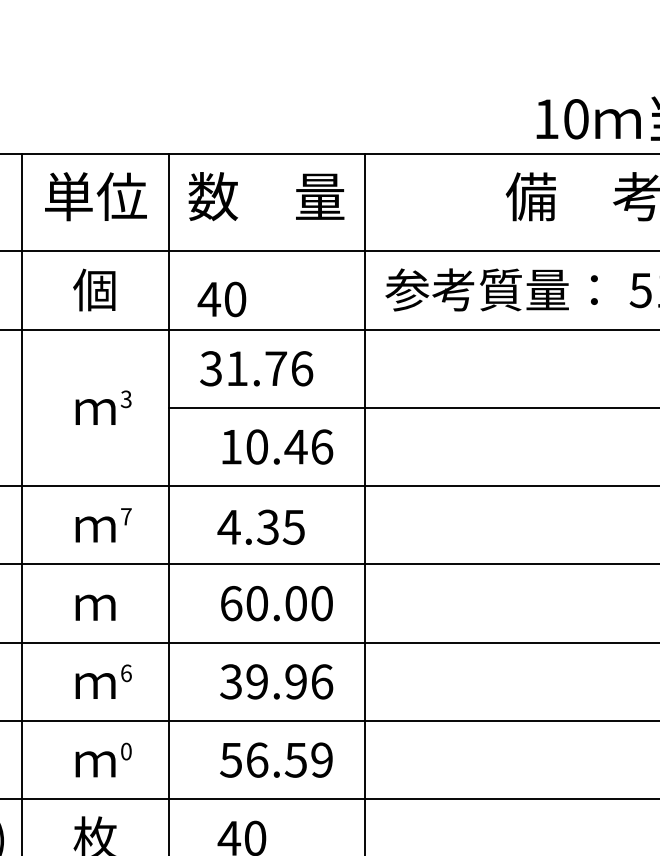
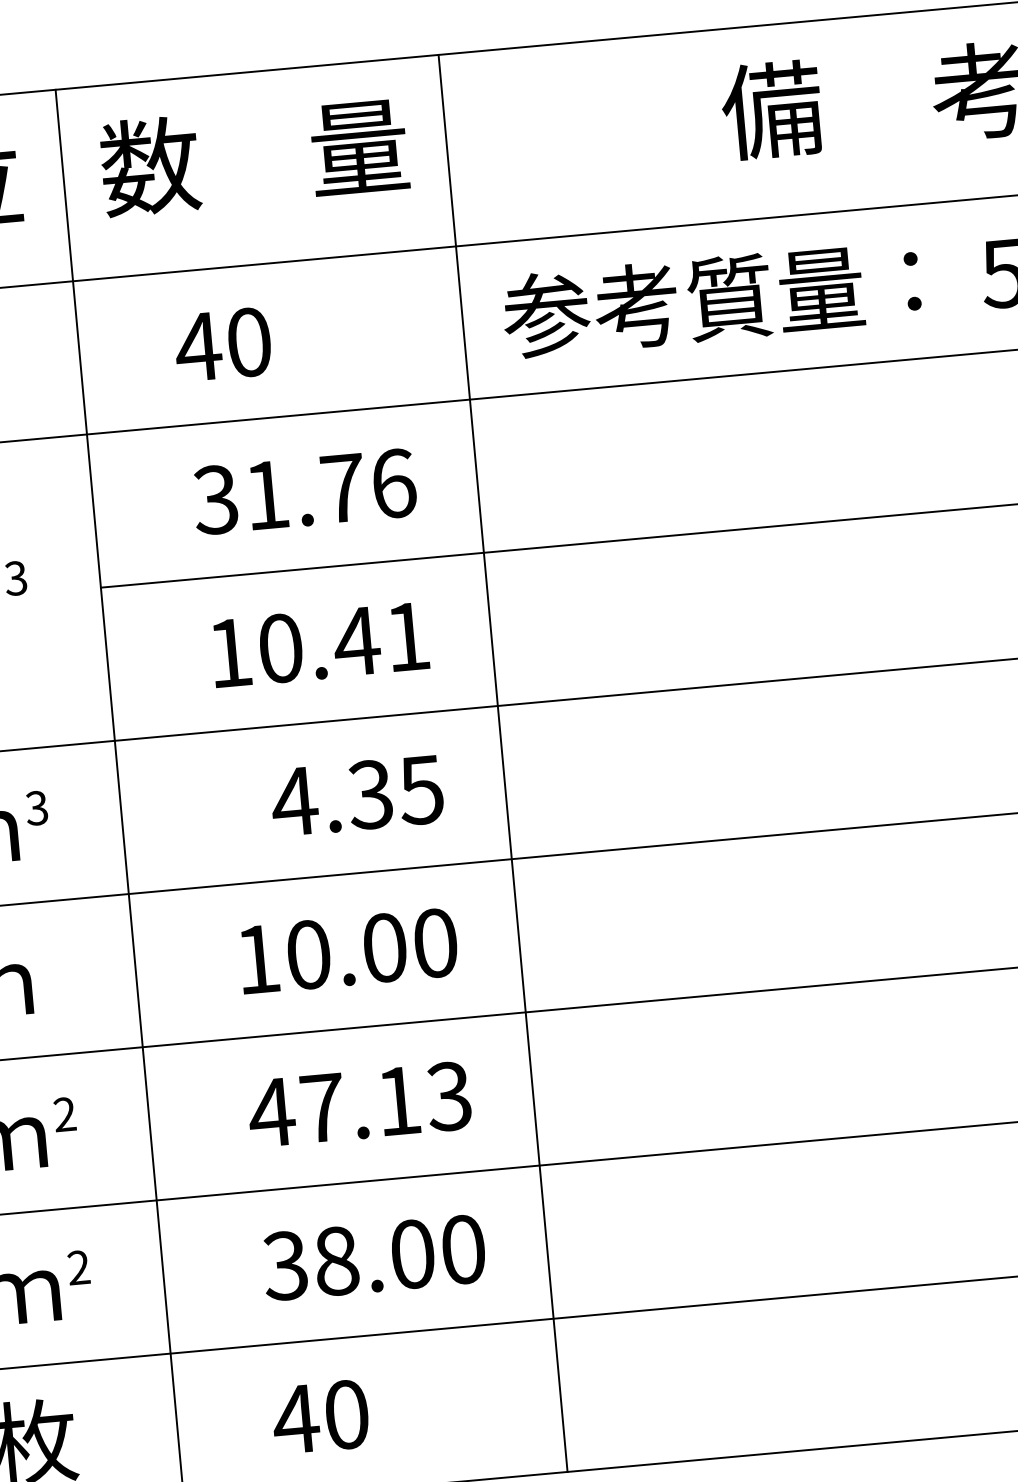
text: (221, 299) -> (222, 344), moved
text: (256, 368) -> (304, 491), moved
text: (322, 446) -> (408, 635), 10.46 -> 10.41
text: (125, 516) -> (35, 807), 7 -> 3
text: (260, 526) -> (355, 794), moved
text: (231, 603) -> (258, 959), 60.00 -> 10.00
text: (126, 673) -> (65, 1114), 6 -> 2
text: (276, 681) -> (360, 1103), 39.96 -> 47.13
text: (126, 751) -> (79, 1267), 0 -> 2
text: (276, 759) -> (374, 1256), 56.59 -> 38.00

